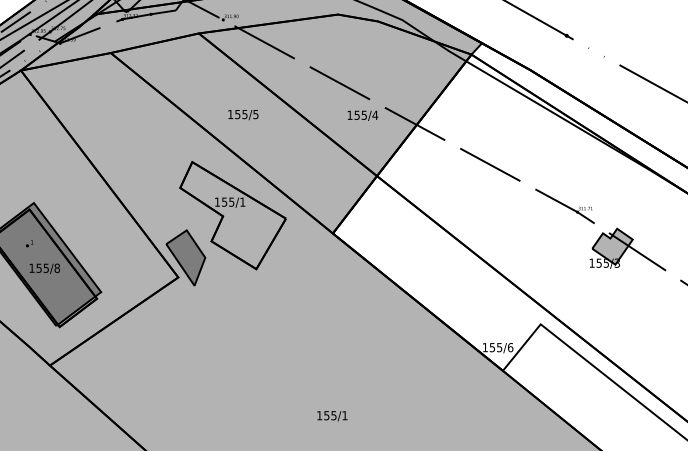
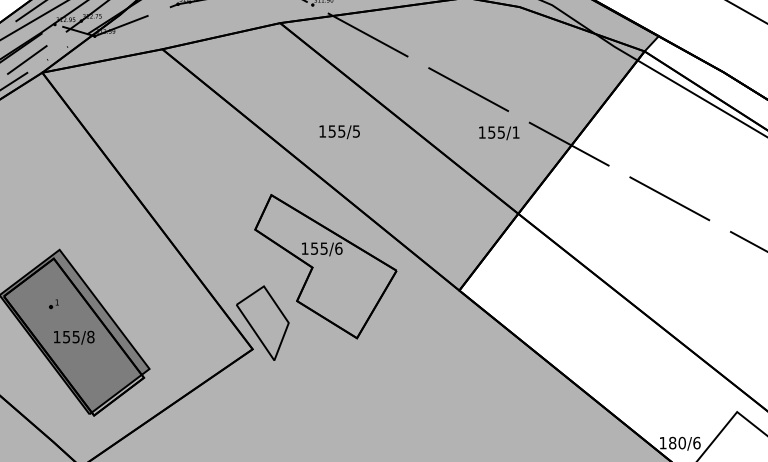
text: (375, 114) -> (516, 131), 155/4 -> 155/1
text: (242, 201) -> (338, 247), 155/1 -> 155/6
fill: (185, 257) -> (262, 322), removed
text: (495, 347) -> (676, 442), 155/6 -> 180/6

